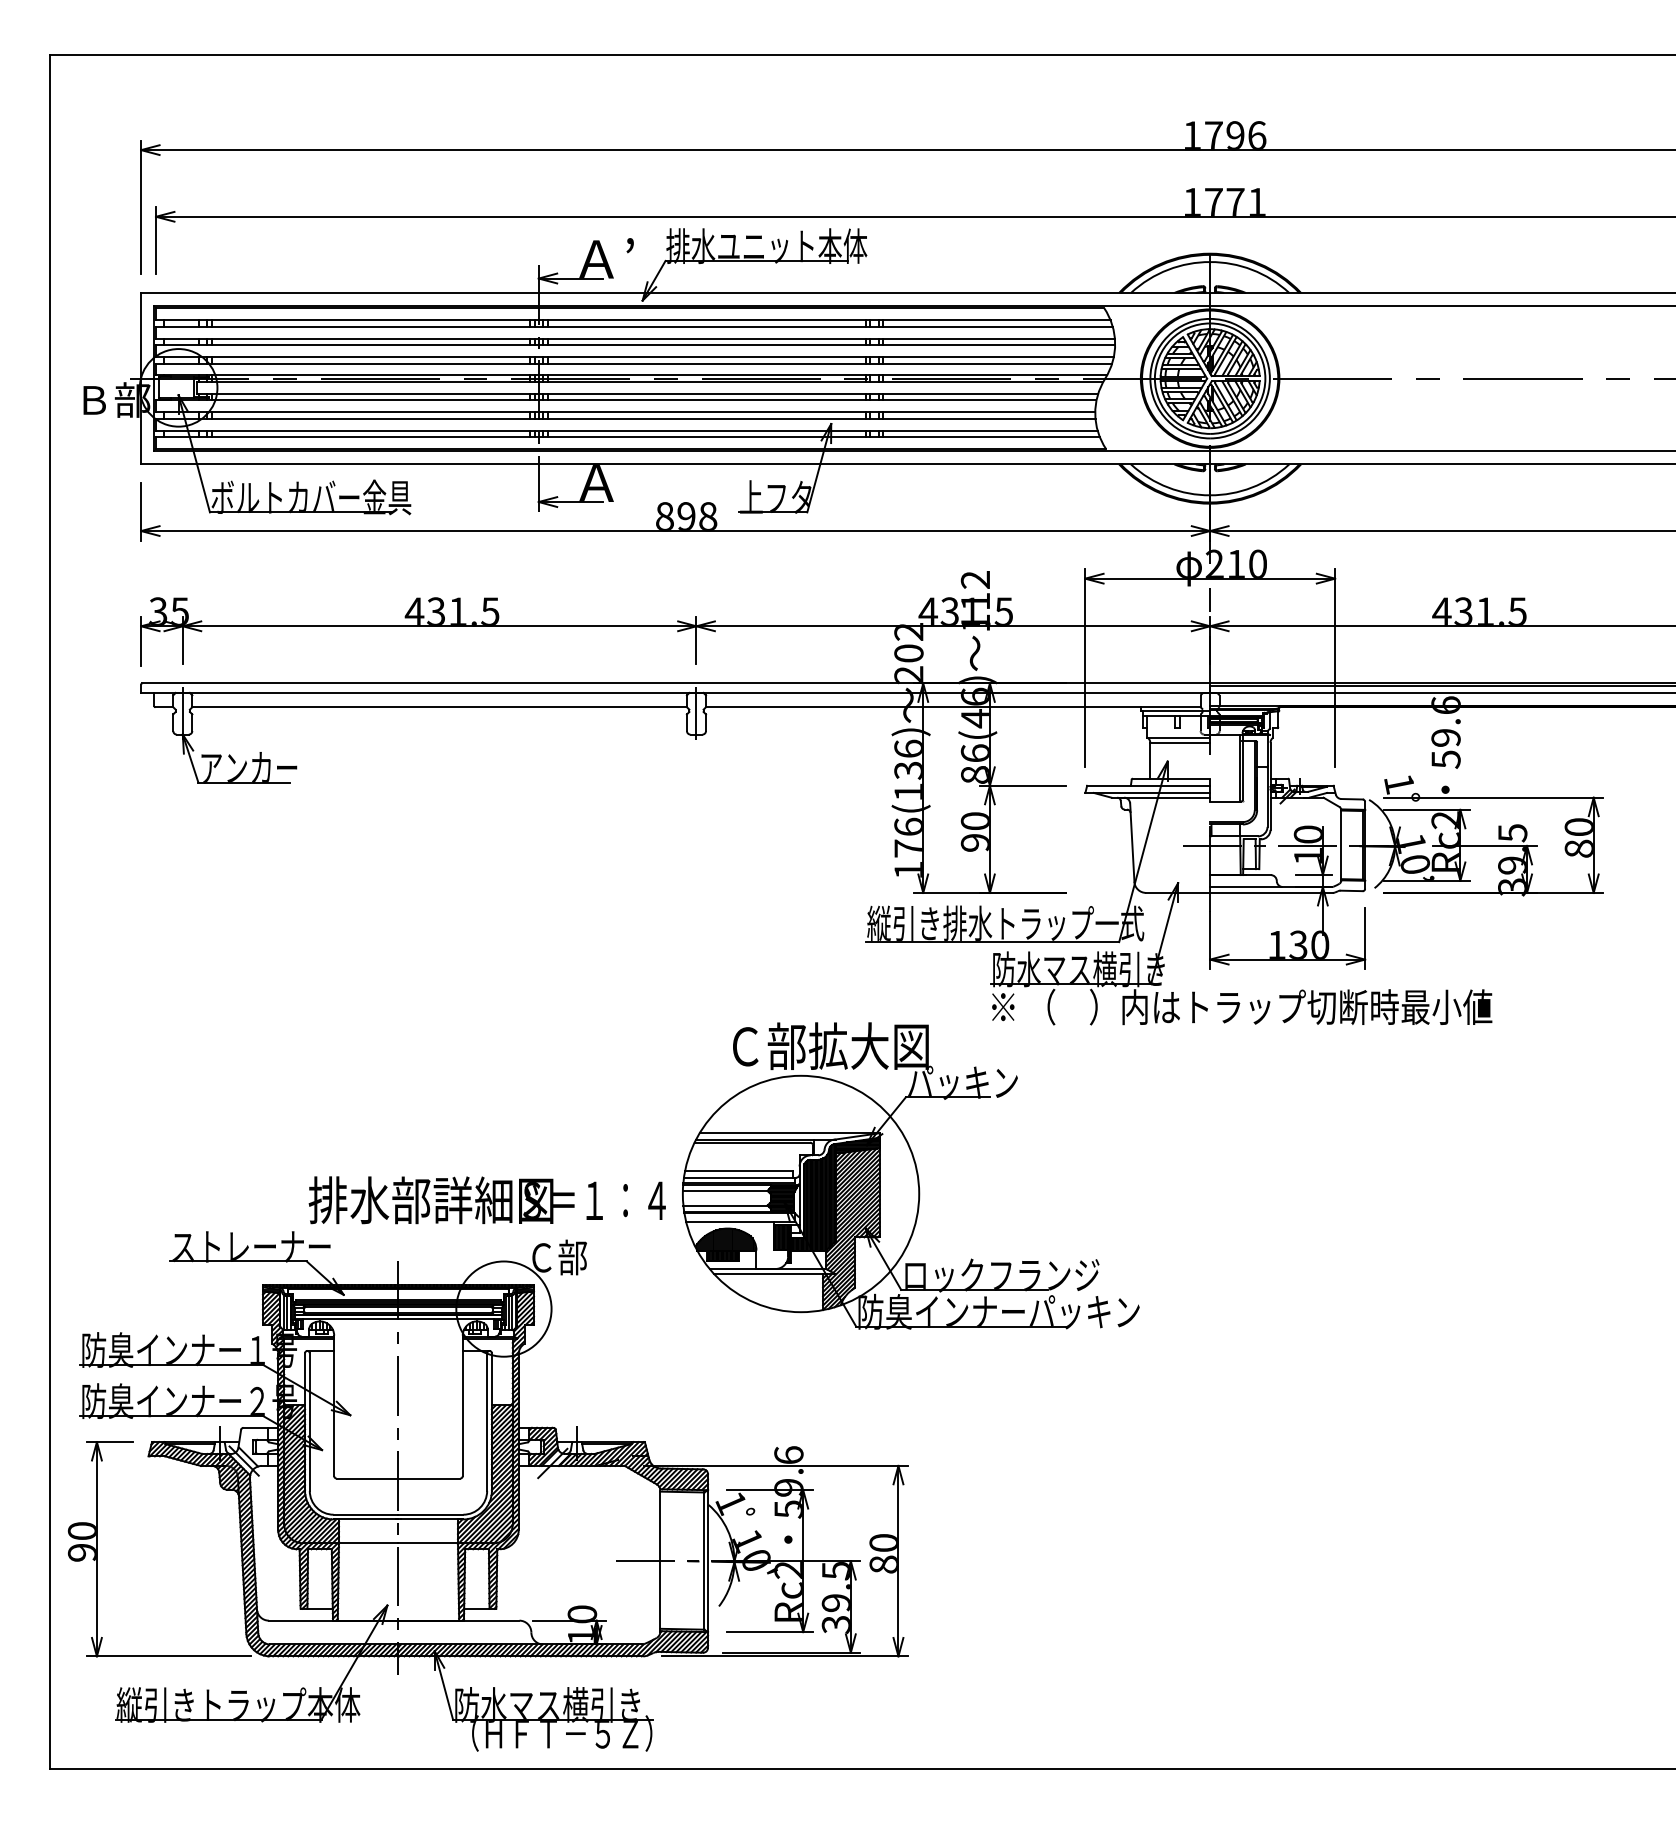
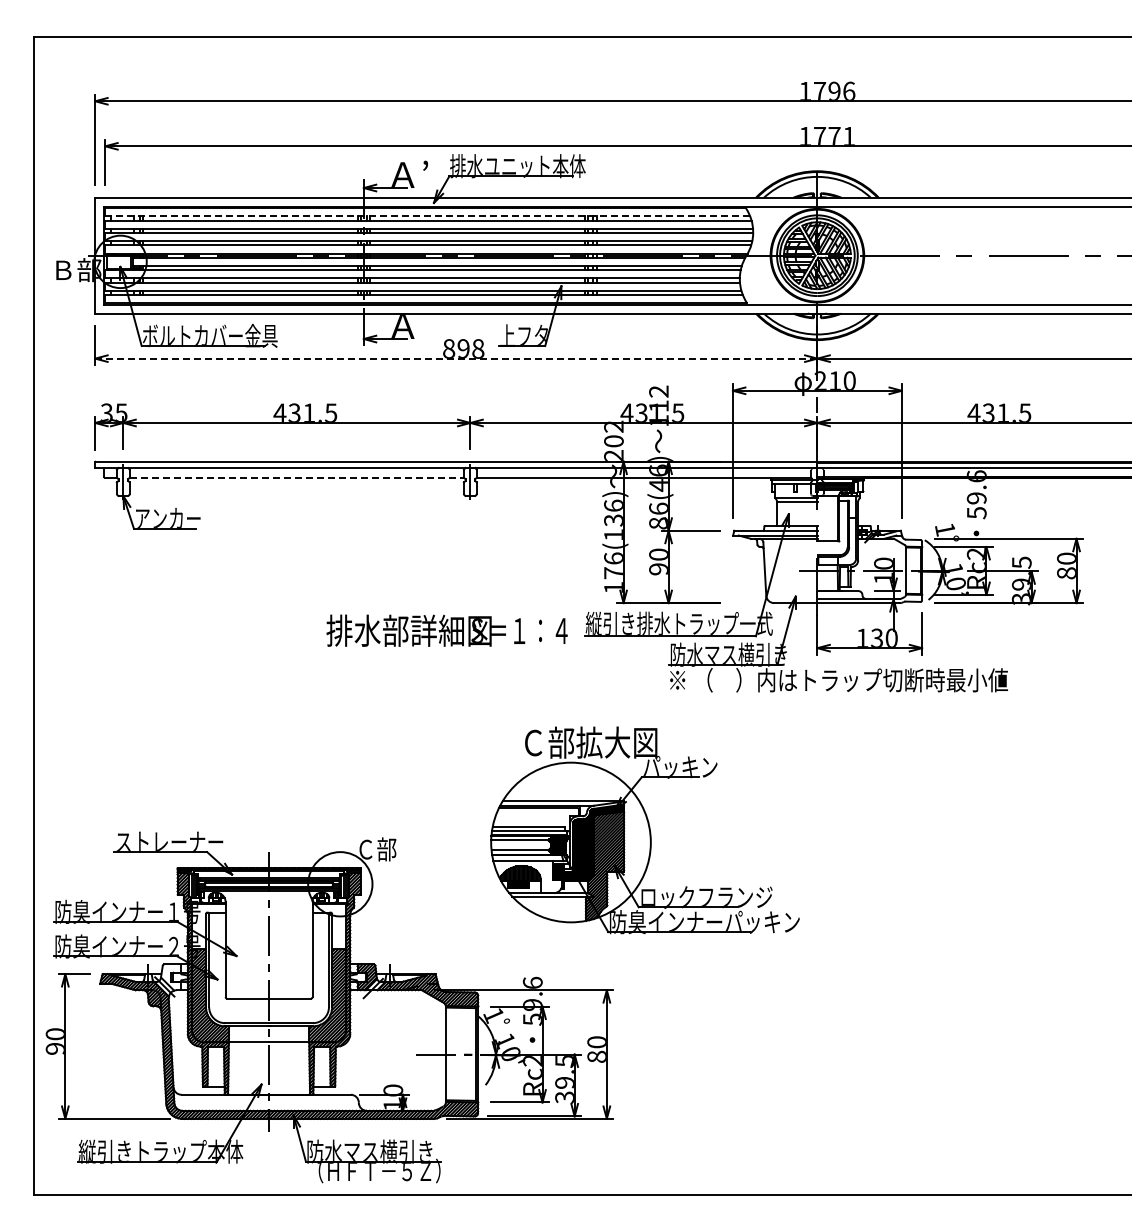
line: (634, 320) -> (428, 216), solid -> dashed
line: (675, 530) -> (456, 358), solid -> dashed
line: (440, 706) -> (297, 477), solid -> dashed
part: (909, 1176) -> (644, 830), moved
text: (486, 1199) -> (446, 630), moved

